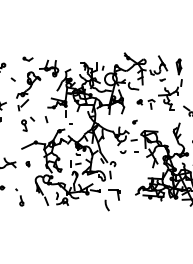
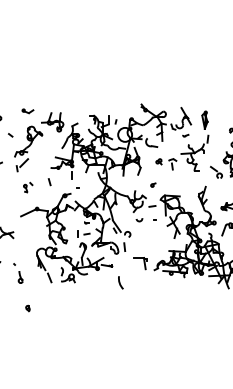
part: (28, 124) -> (28, 187), size x0.6
part: (27, 164) -> (27, 308), moved
part: (114, 194) -> (140, 263), moved

